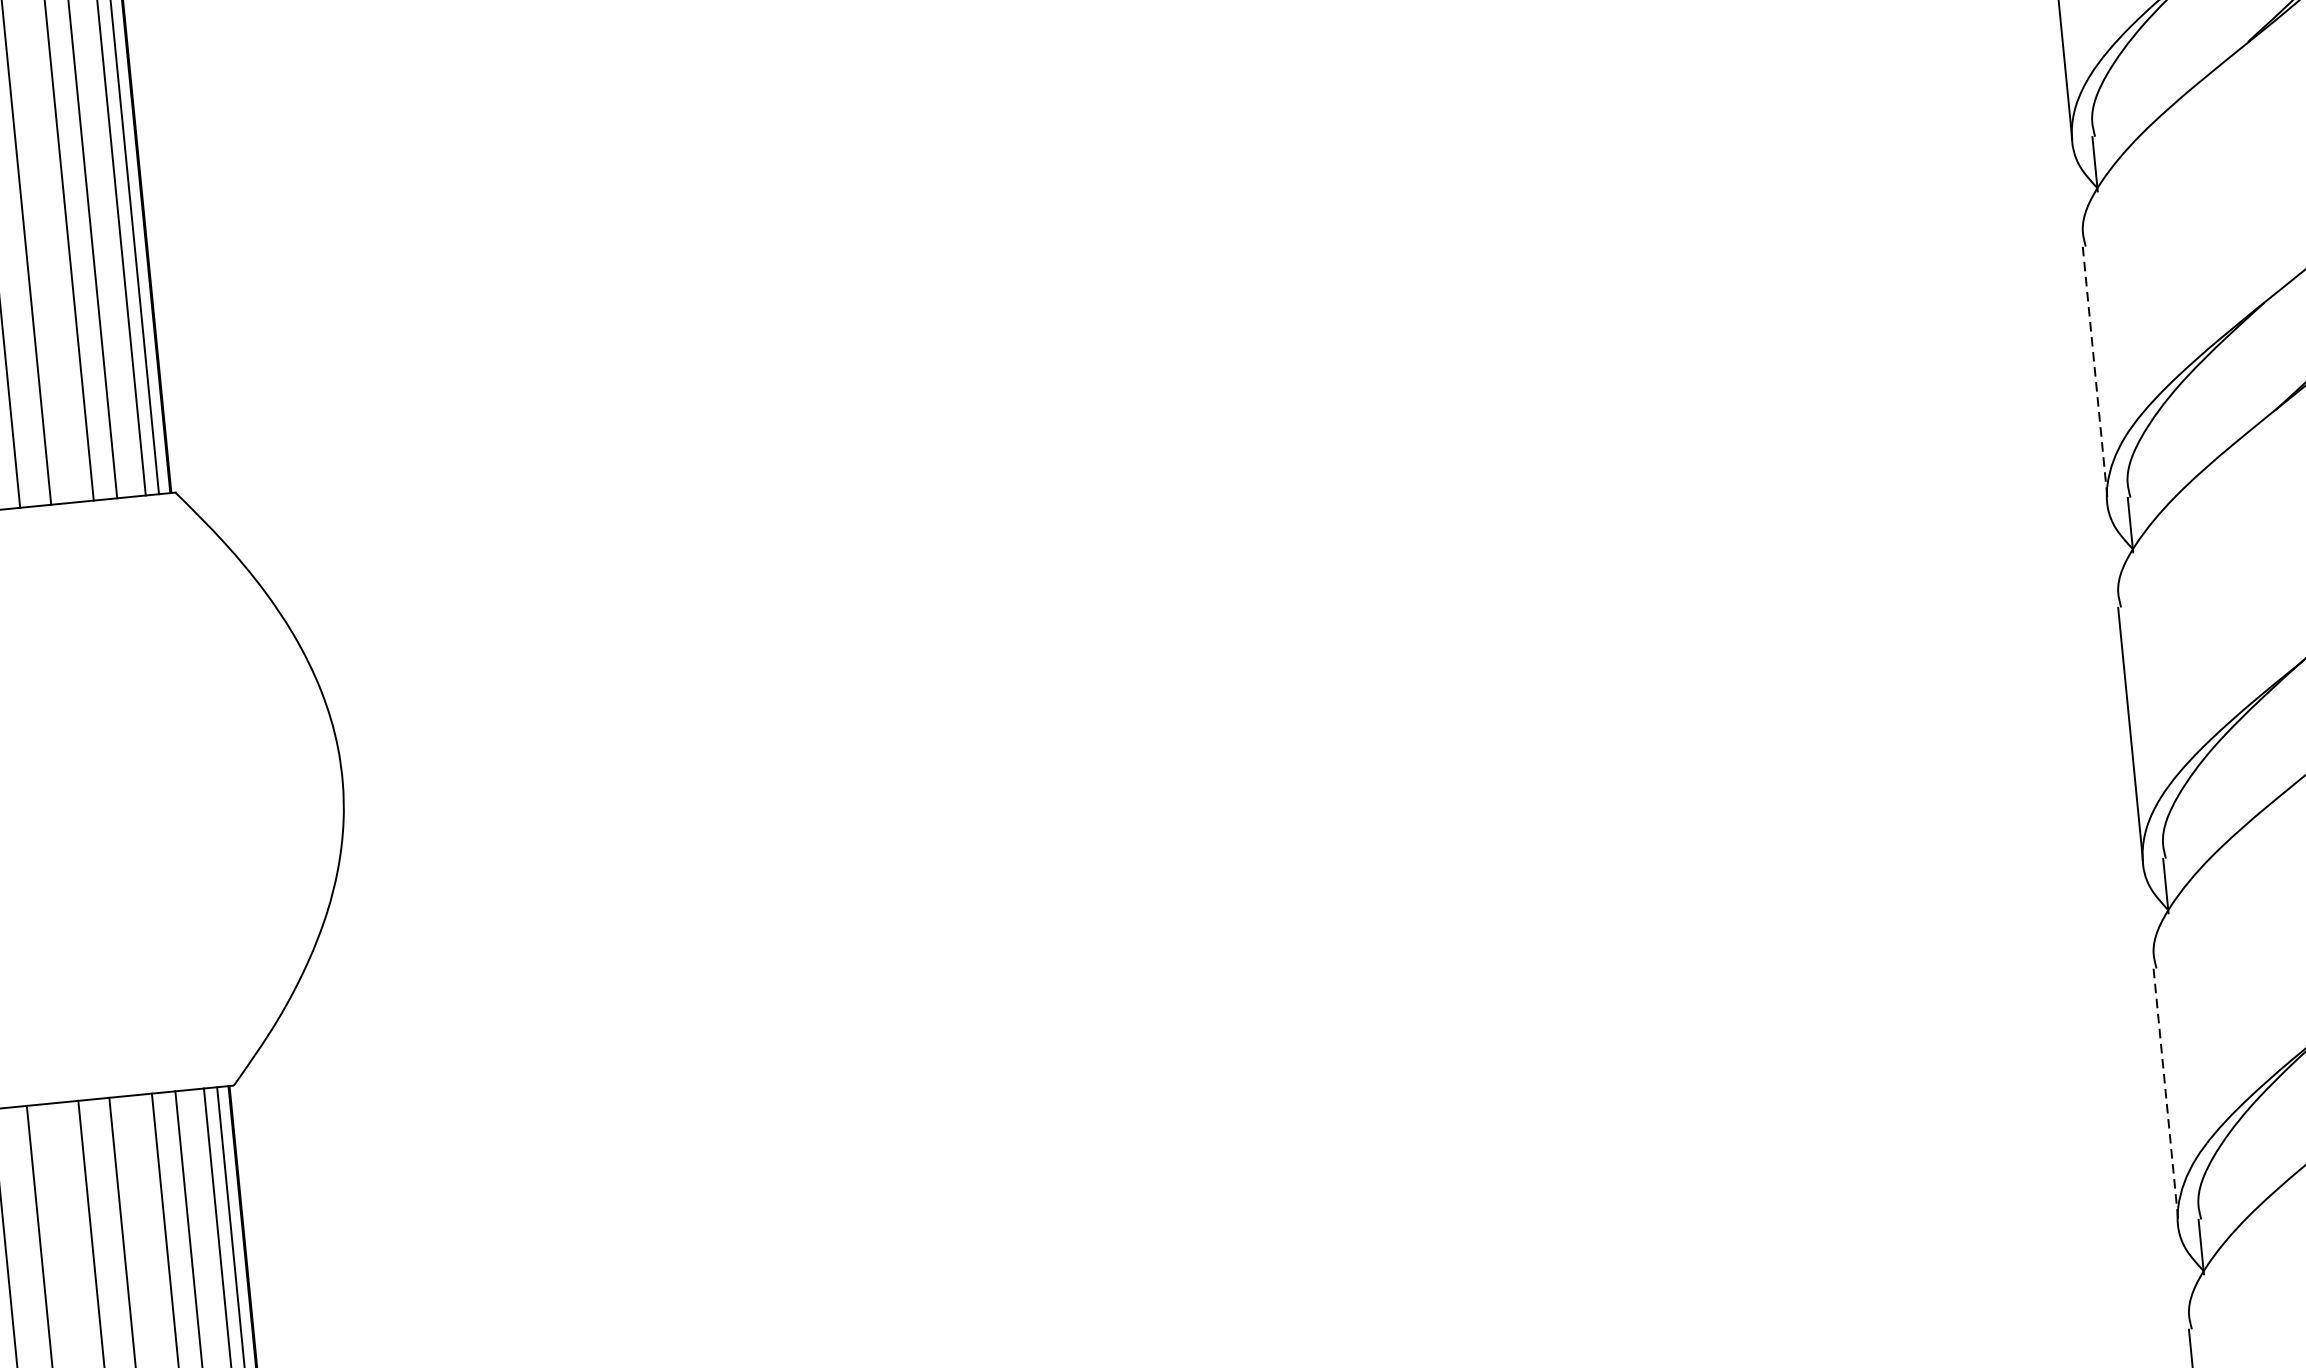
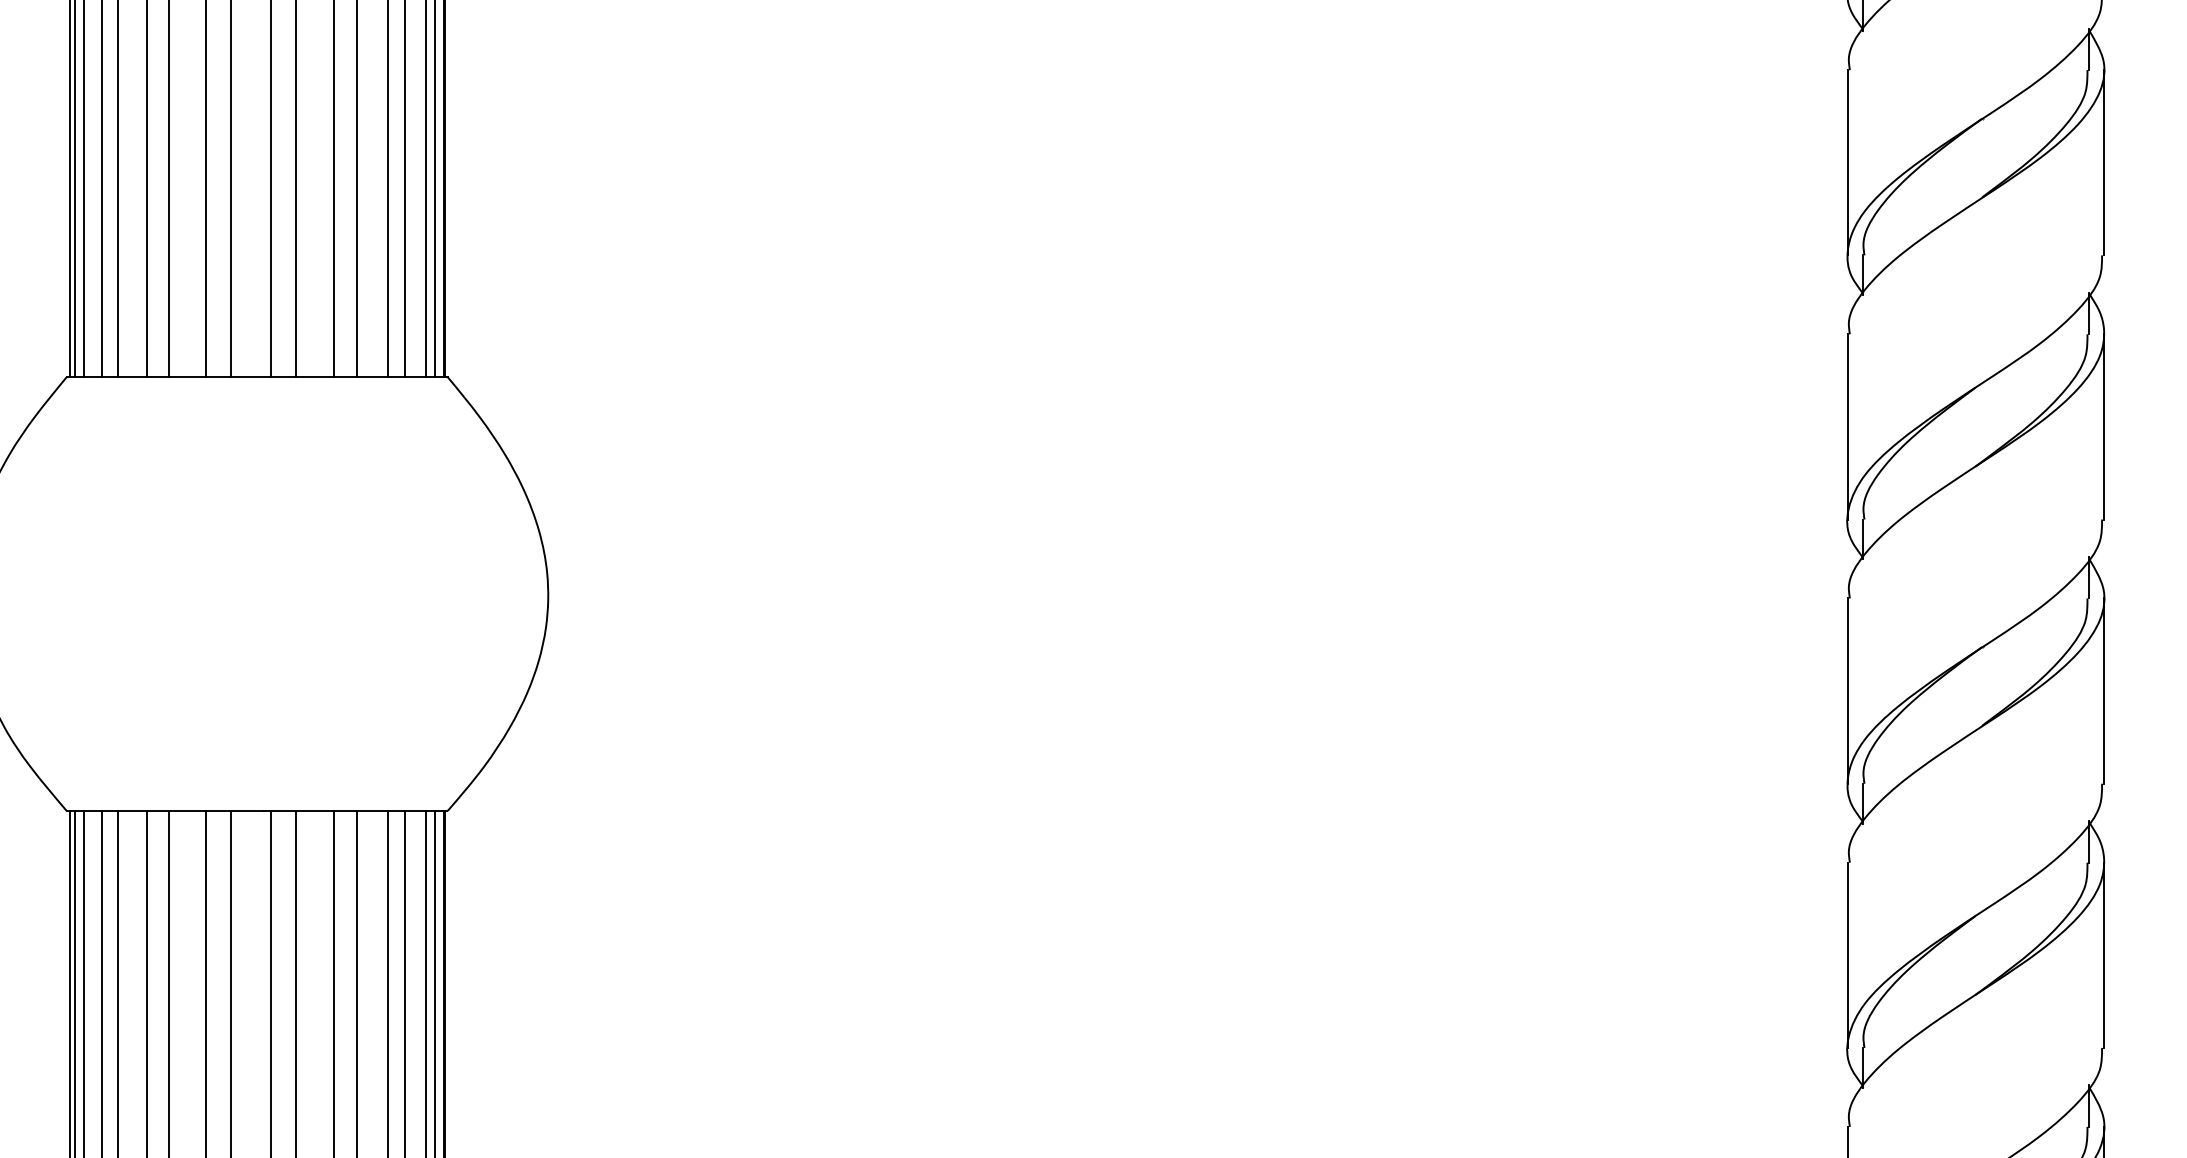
line: (2094, 372) -> (1847, 426), dashed -> solid
line: (2165, 1095) -> (1847, 955), dashed -> solid

